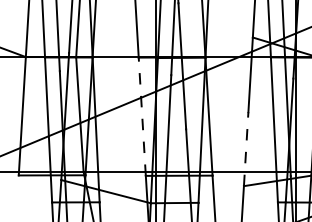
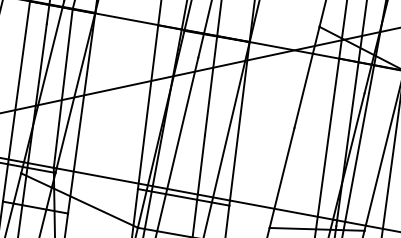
line: (142, 116) -> (148, 106), dashed -> solid
line: (246, 148) -> (282, 177), dashed -> solid

